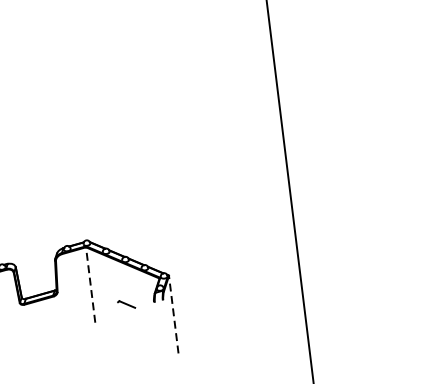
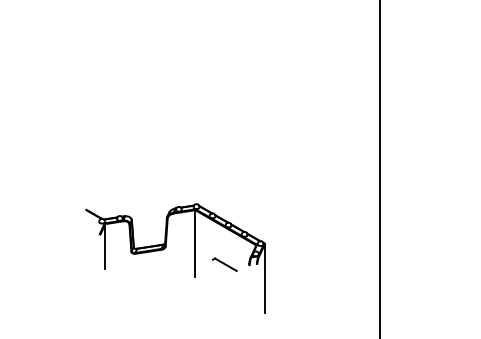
line: (90, 284) -> (195, 243), dashed -> solid
part: (126, 304) -> (224, 264), size x1.67
line: (173, 314) -> (264, 278), dashed -> solid

